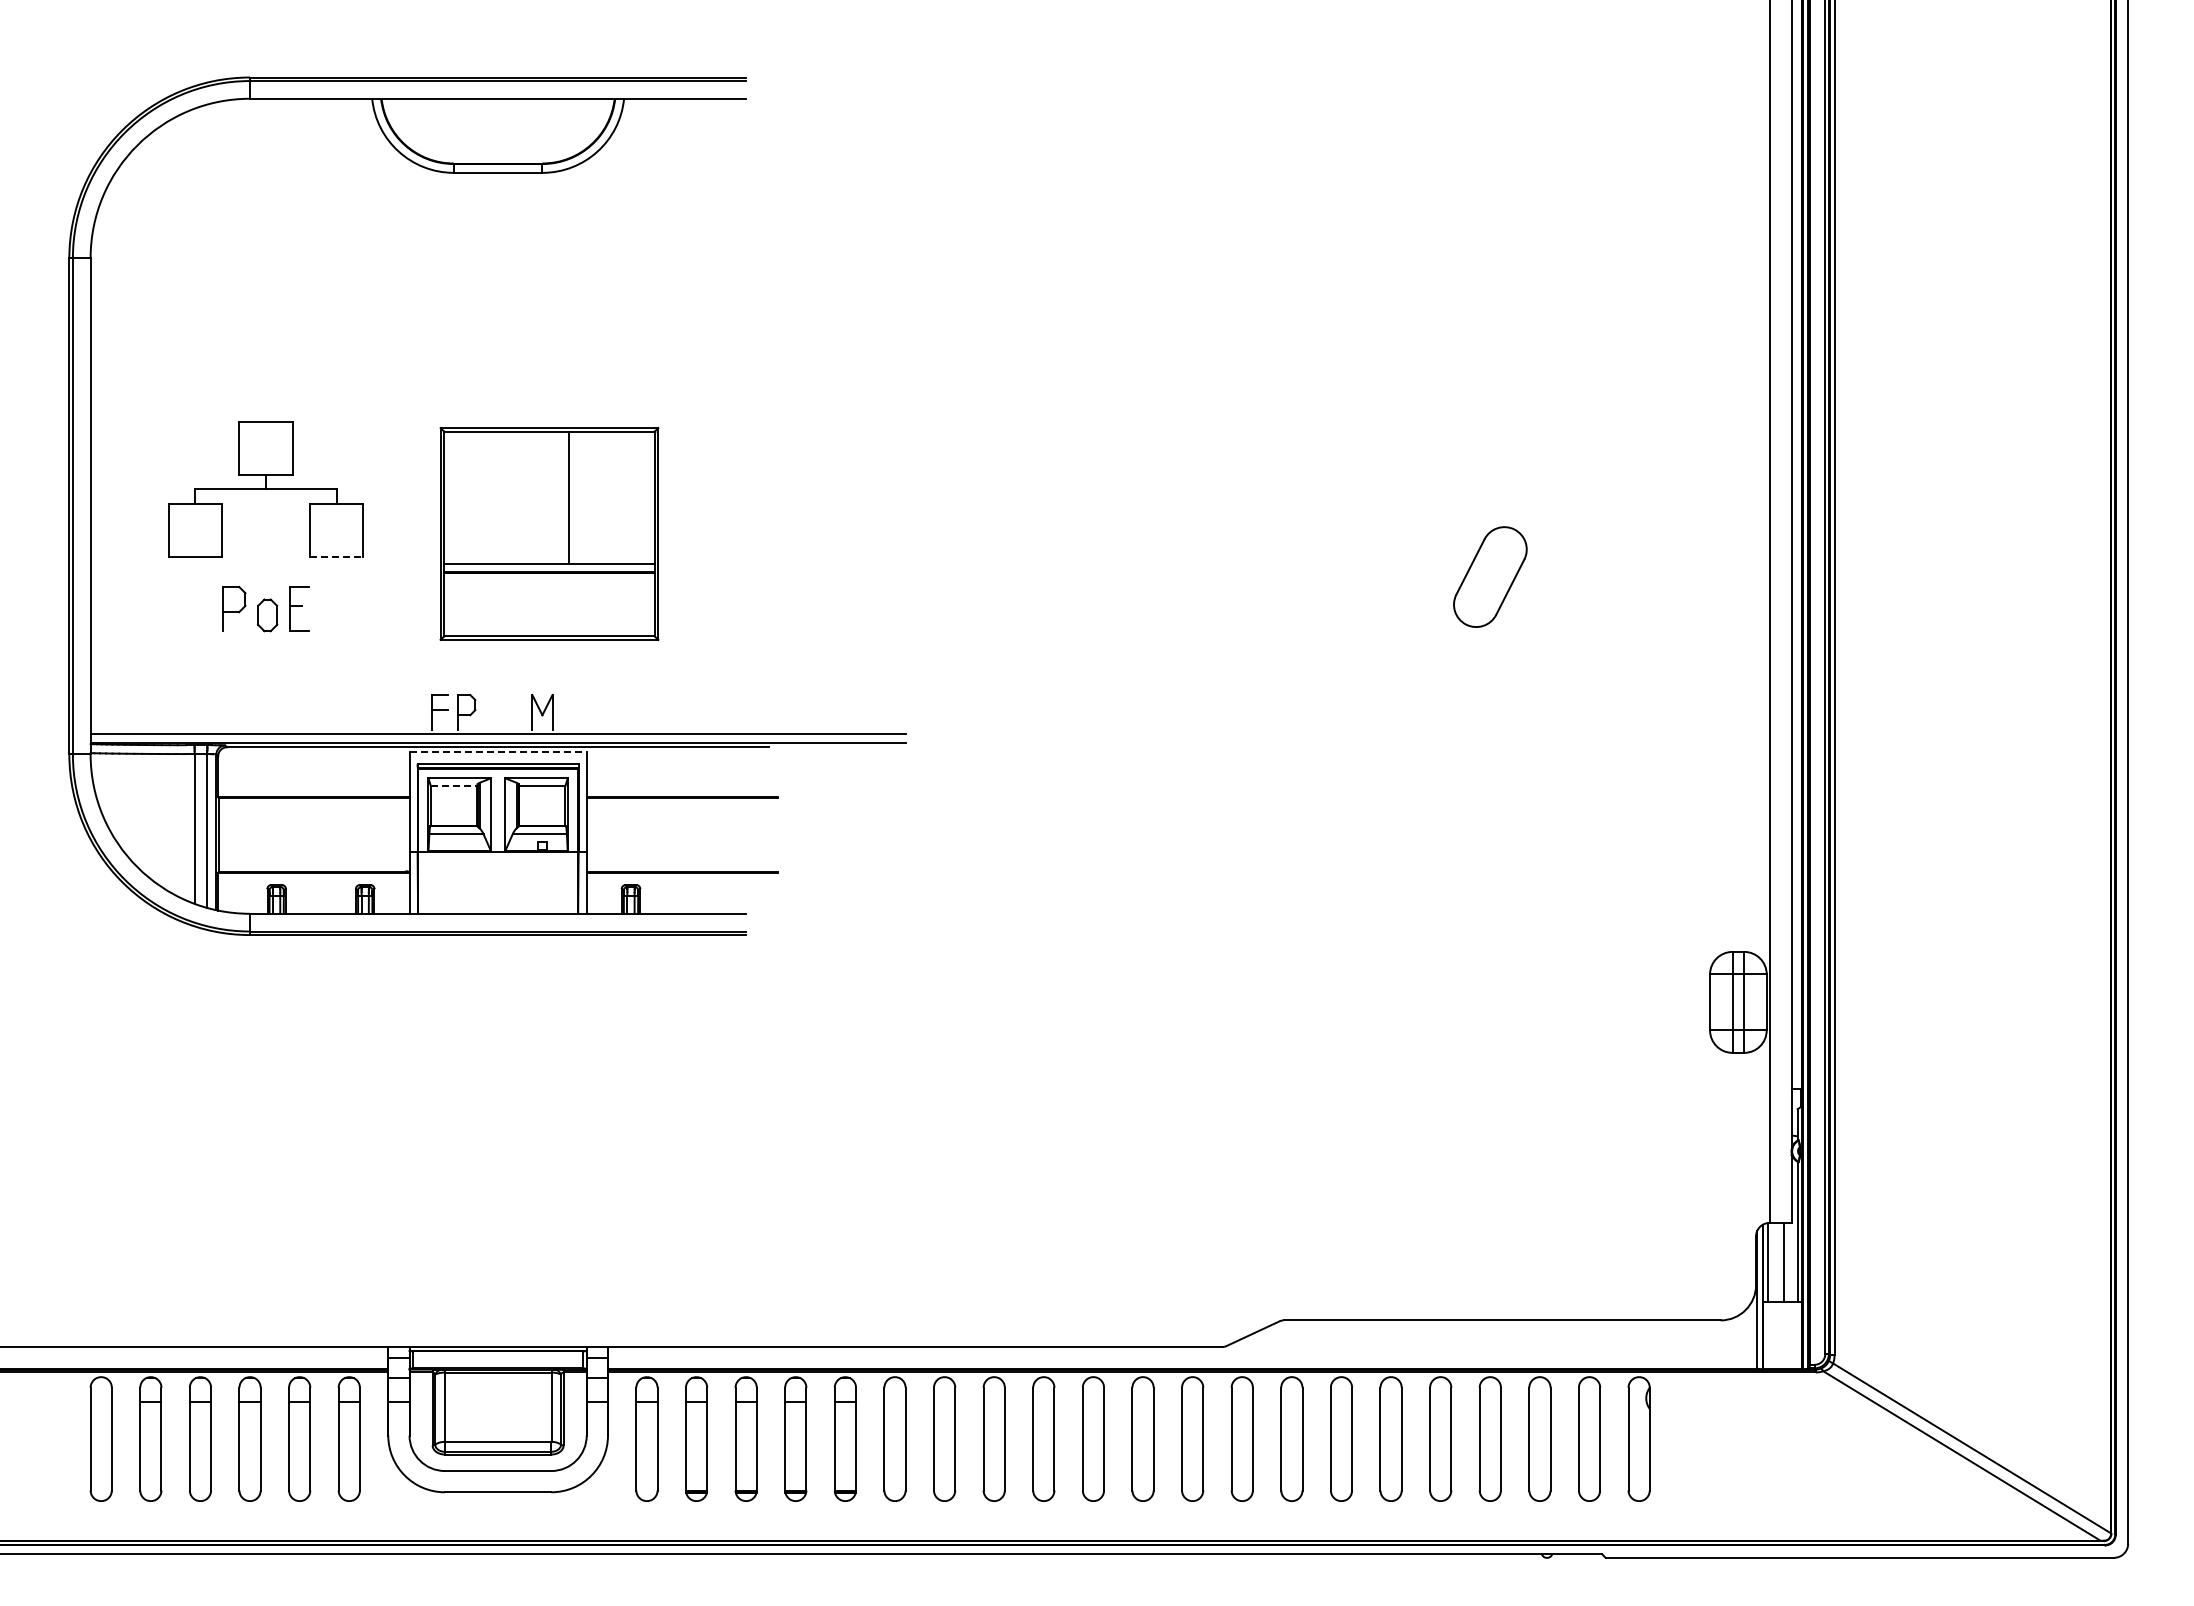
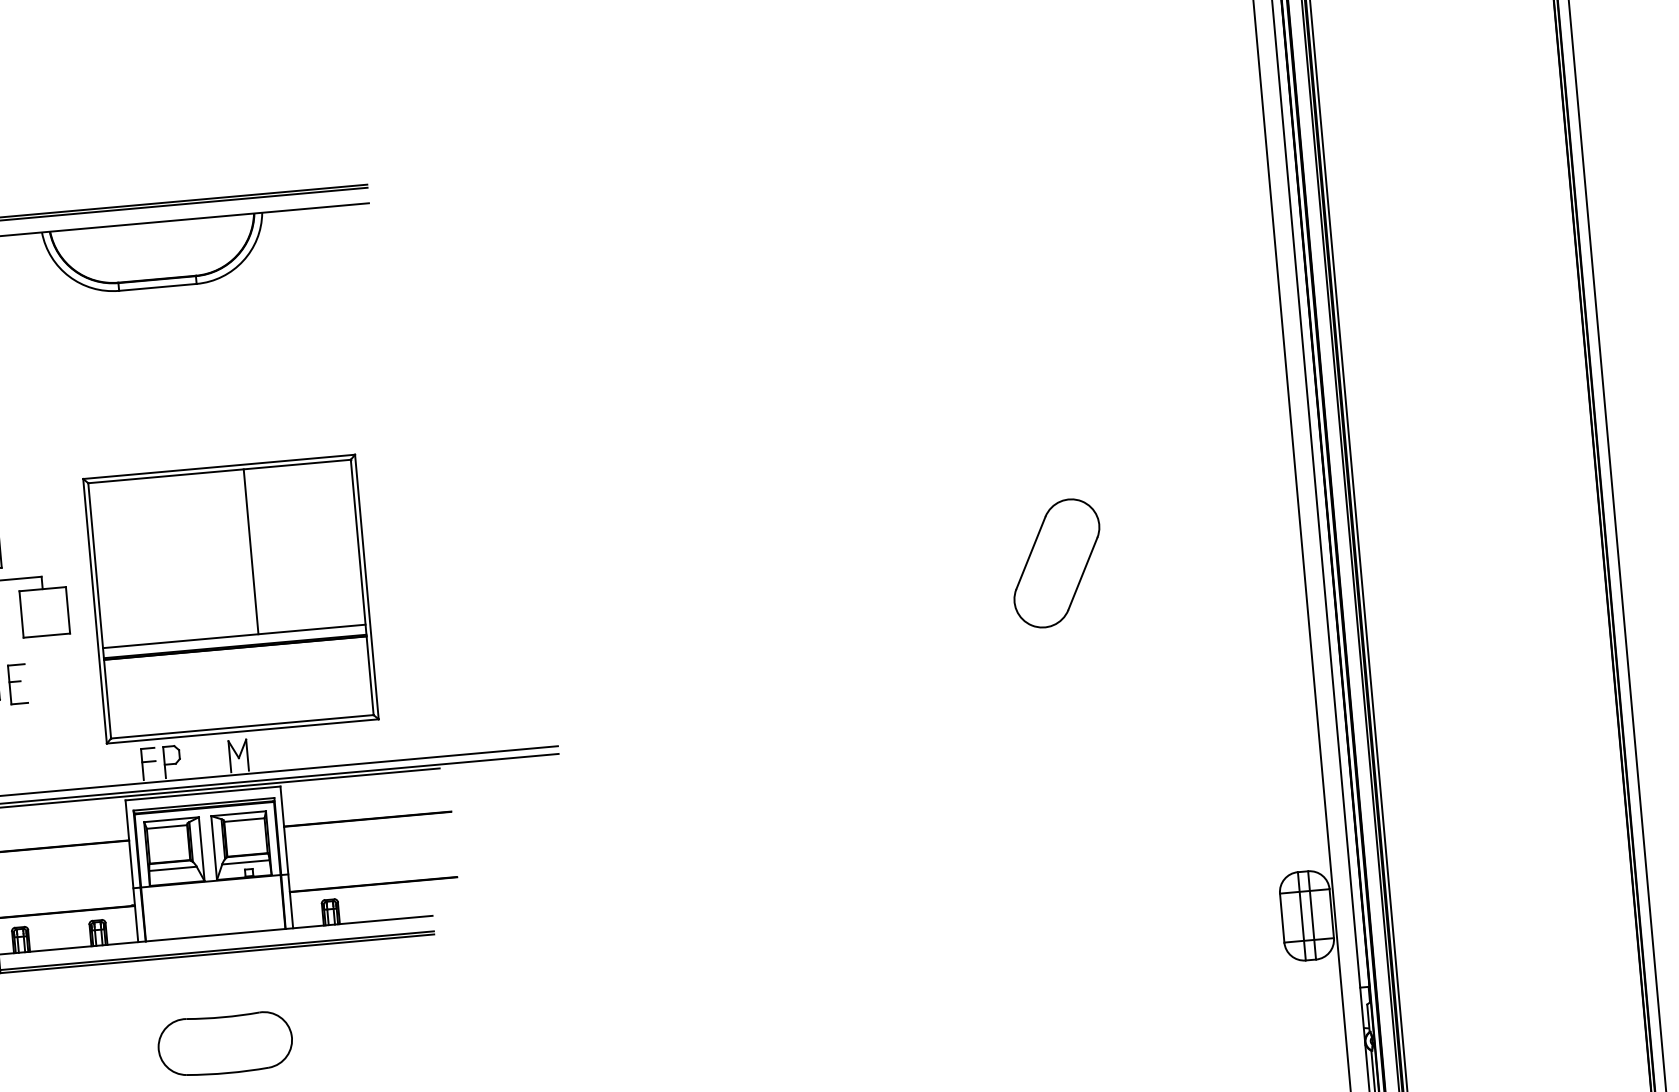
part: (549, 533) -> (230, 598), size x1.43
line: (336, 556) -> (46, 635), dashed -> solid
part: (1490, 576) -> (1057, 562), size x1.43
line: (498, 751) -> (203, 793), dashed -> solid
line: (454, 786) -> (167, 827), dashed -> solid
part: (498, 1038) -> (225, 1044), added

